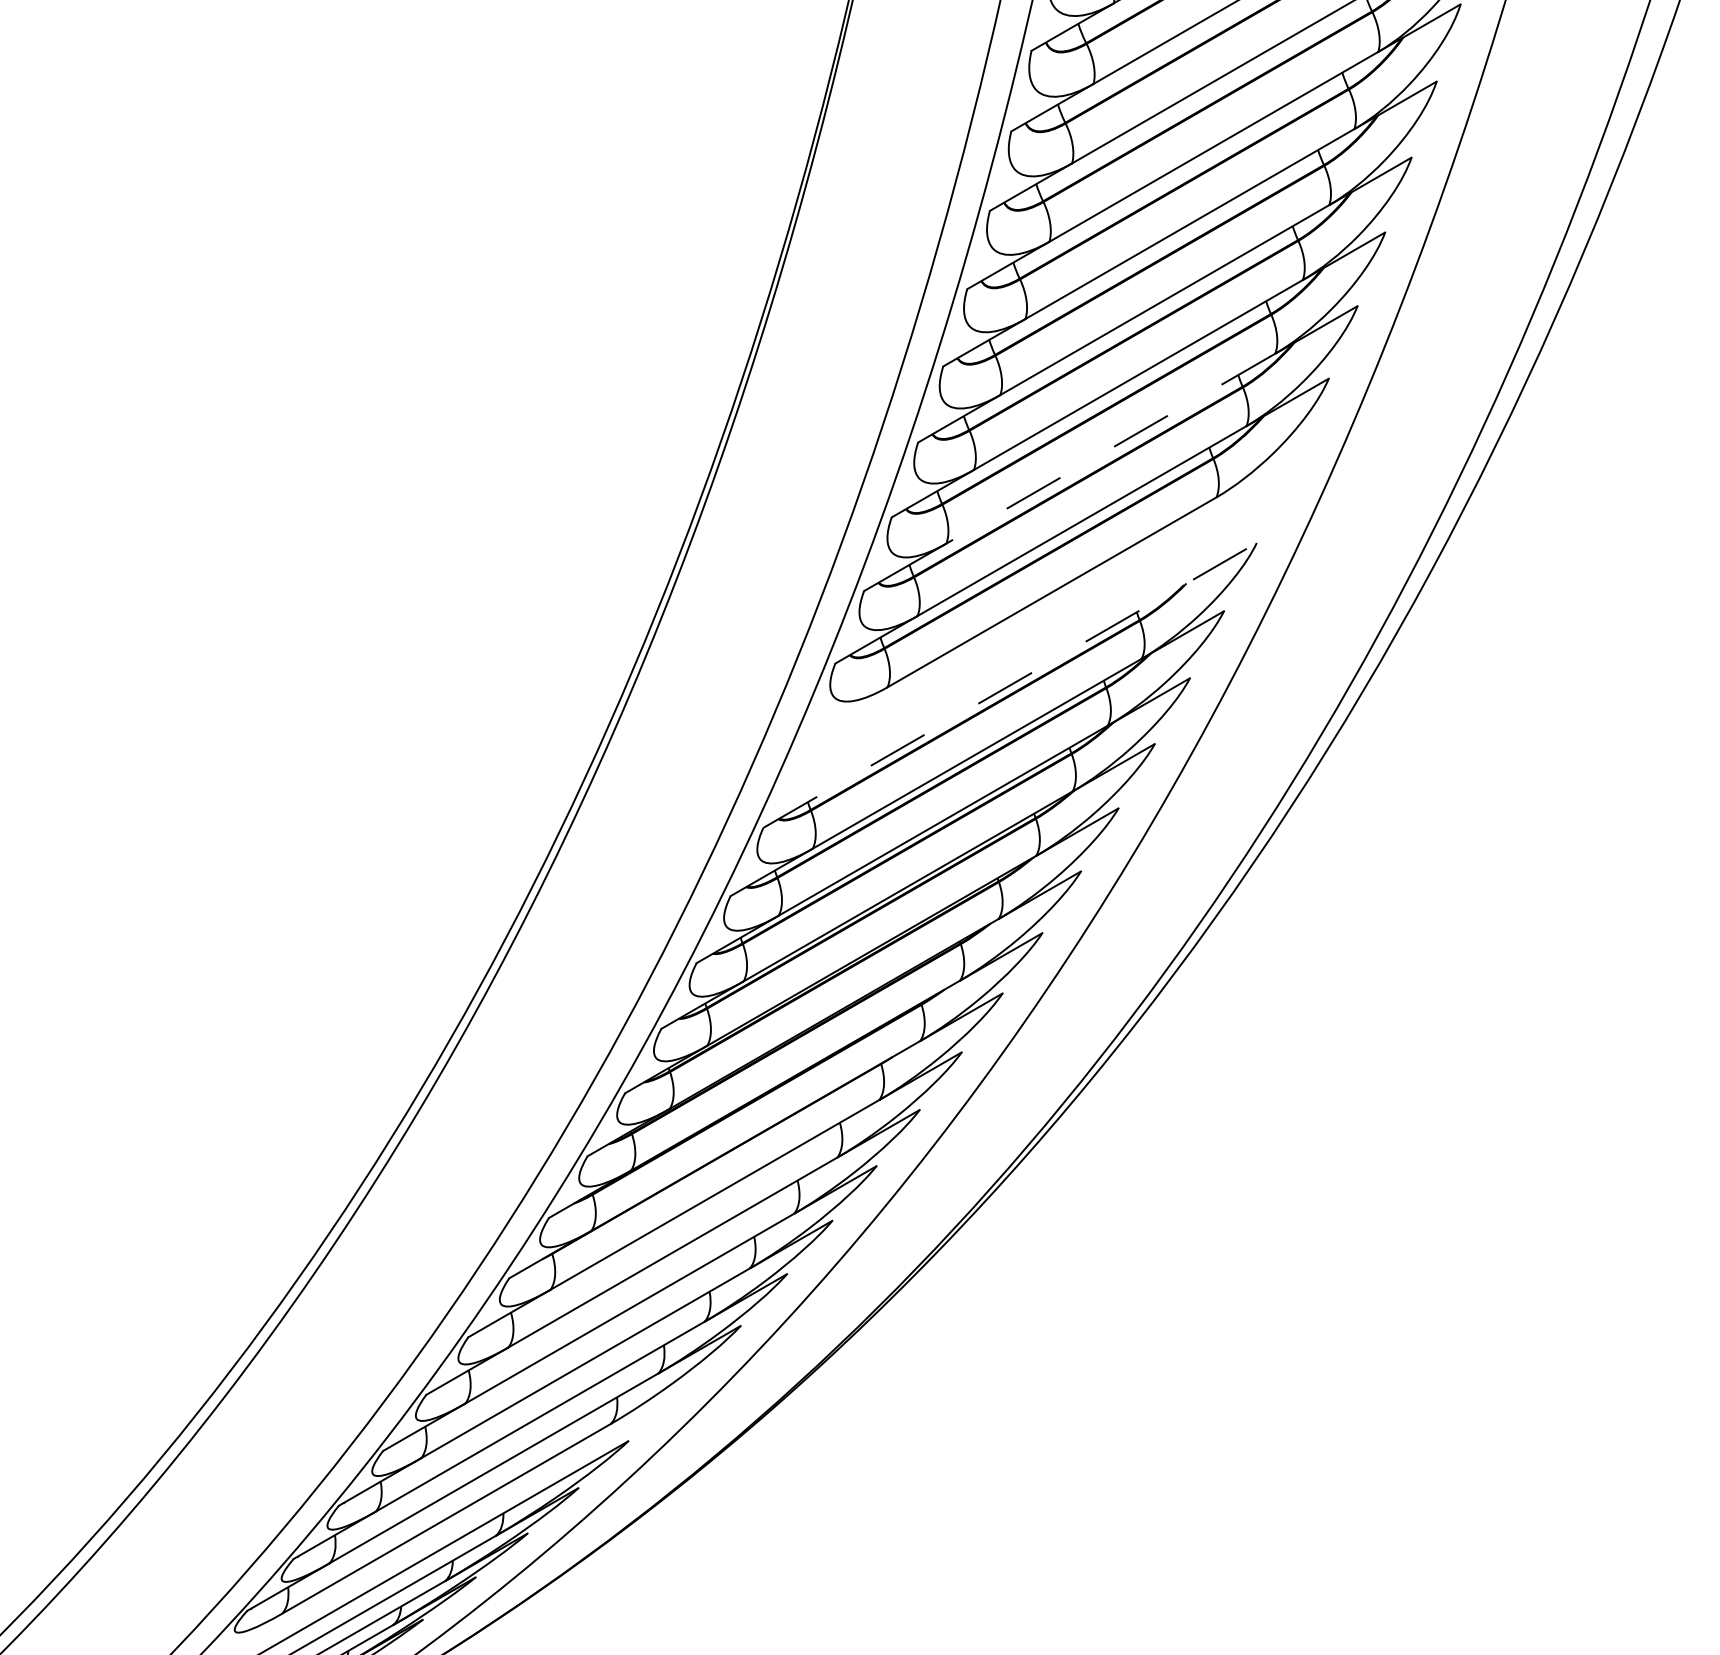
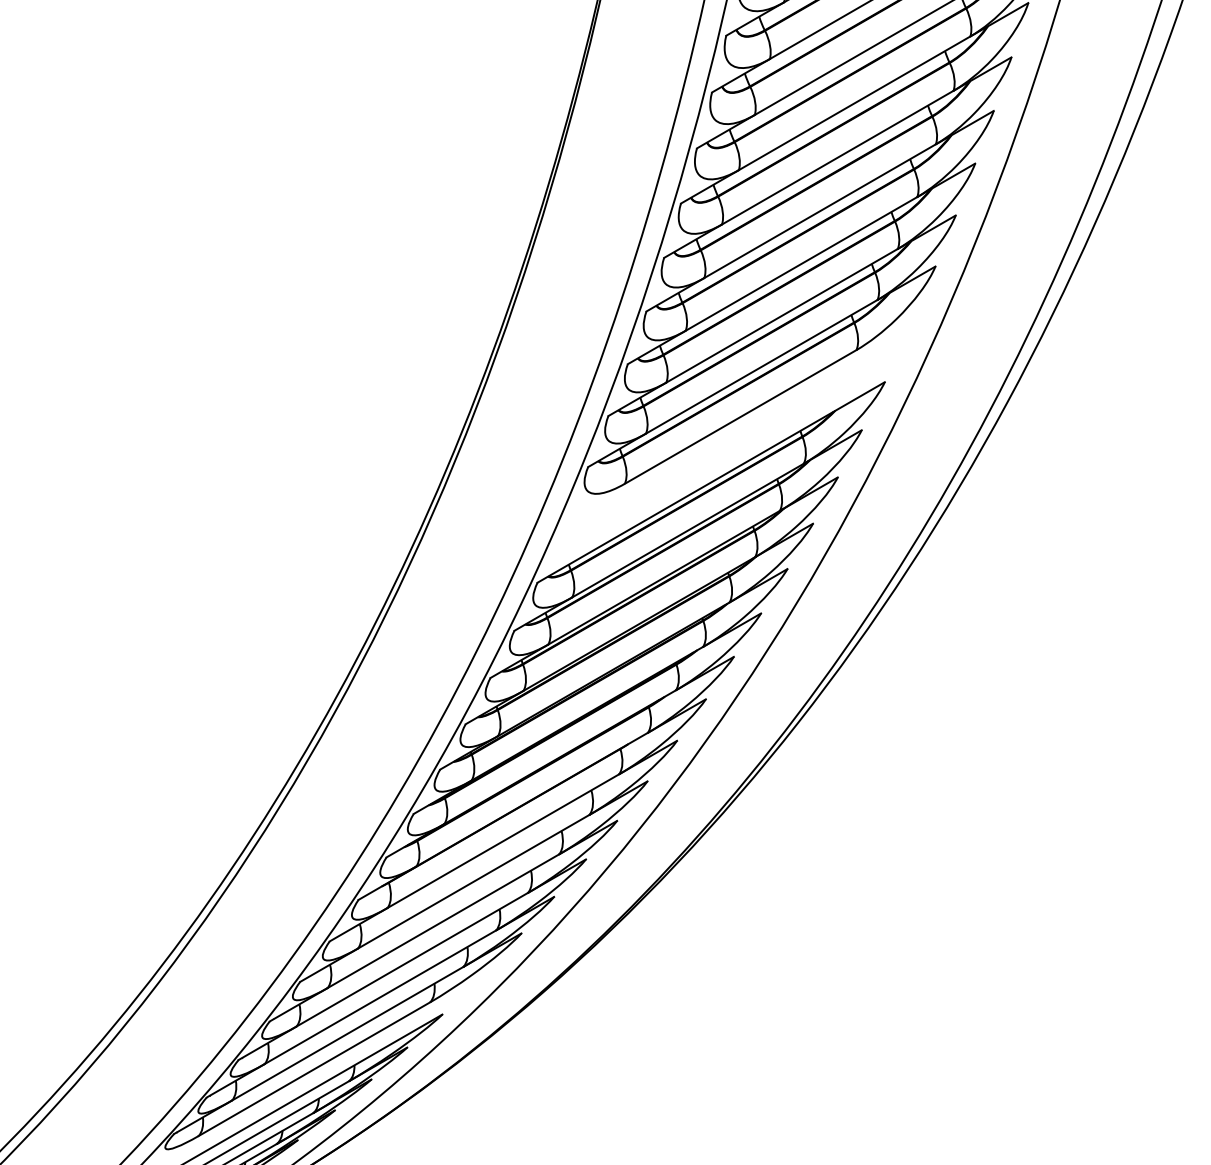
line: (1110, 448) -> (781, 315), dashed -> solid
line: (1010, 685) -> (711, 482), dashed -> solid

